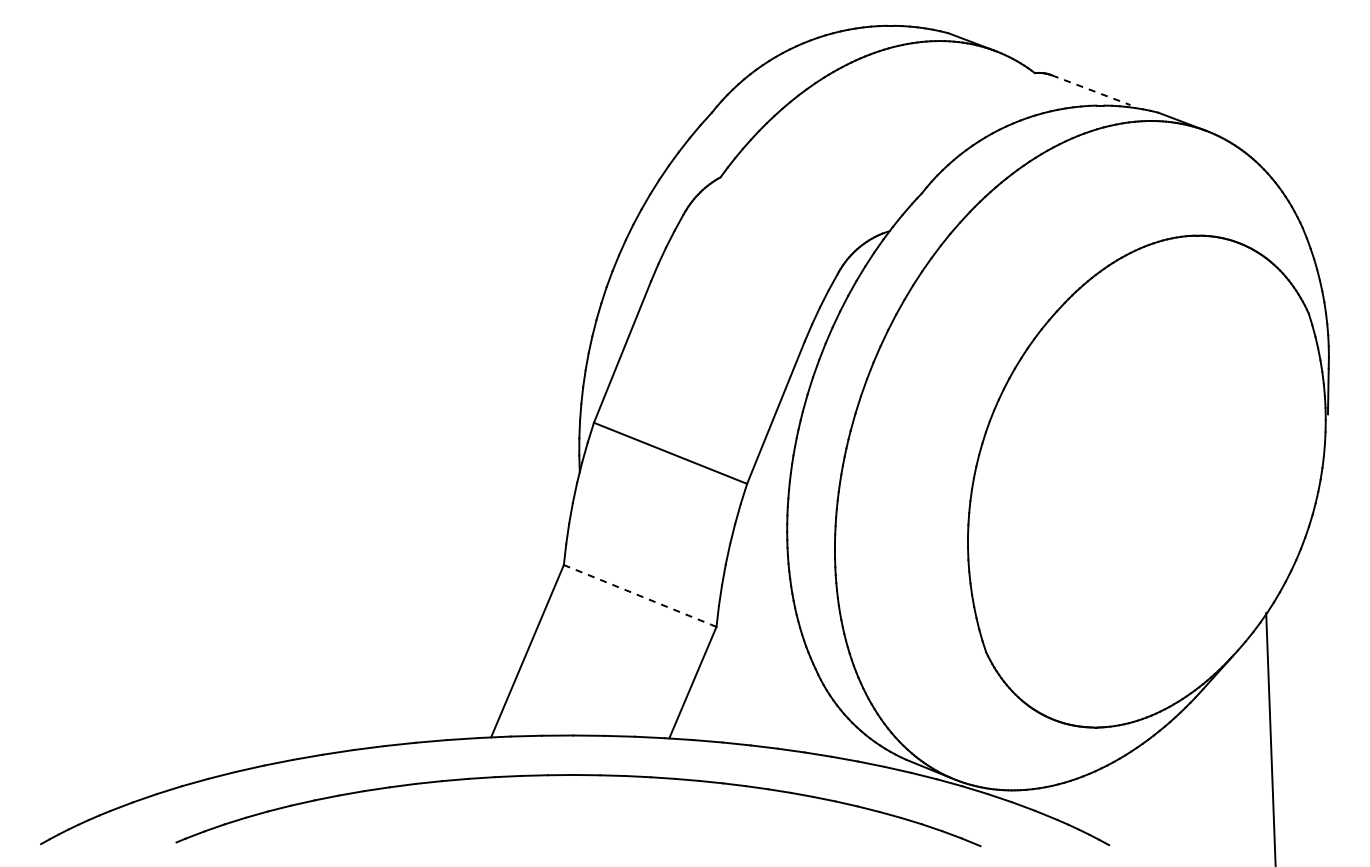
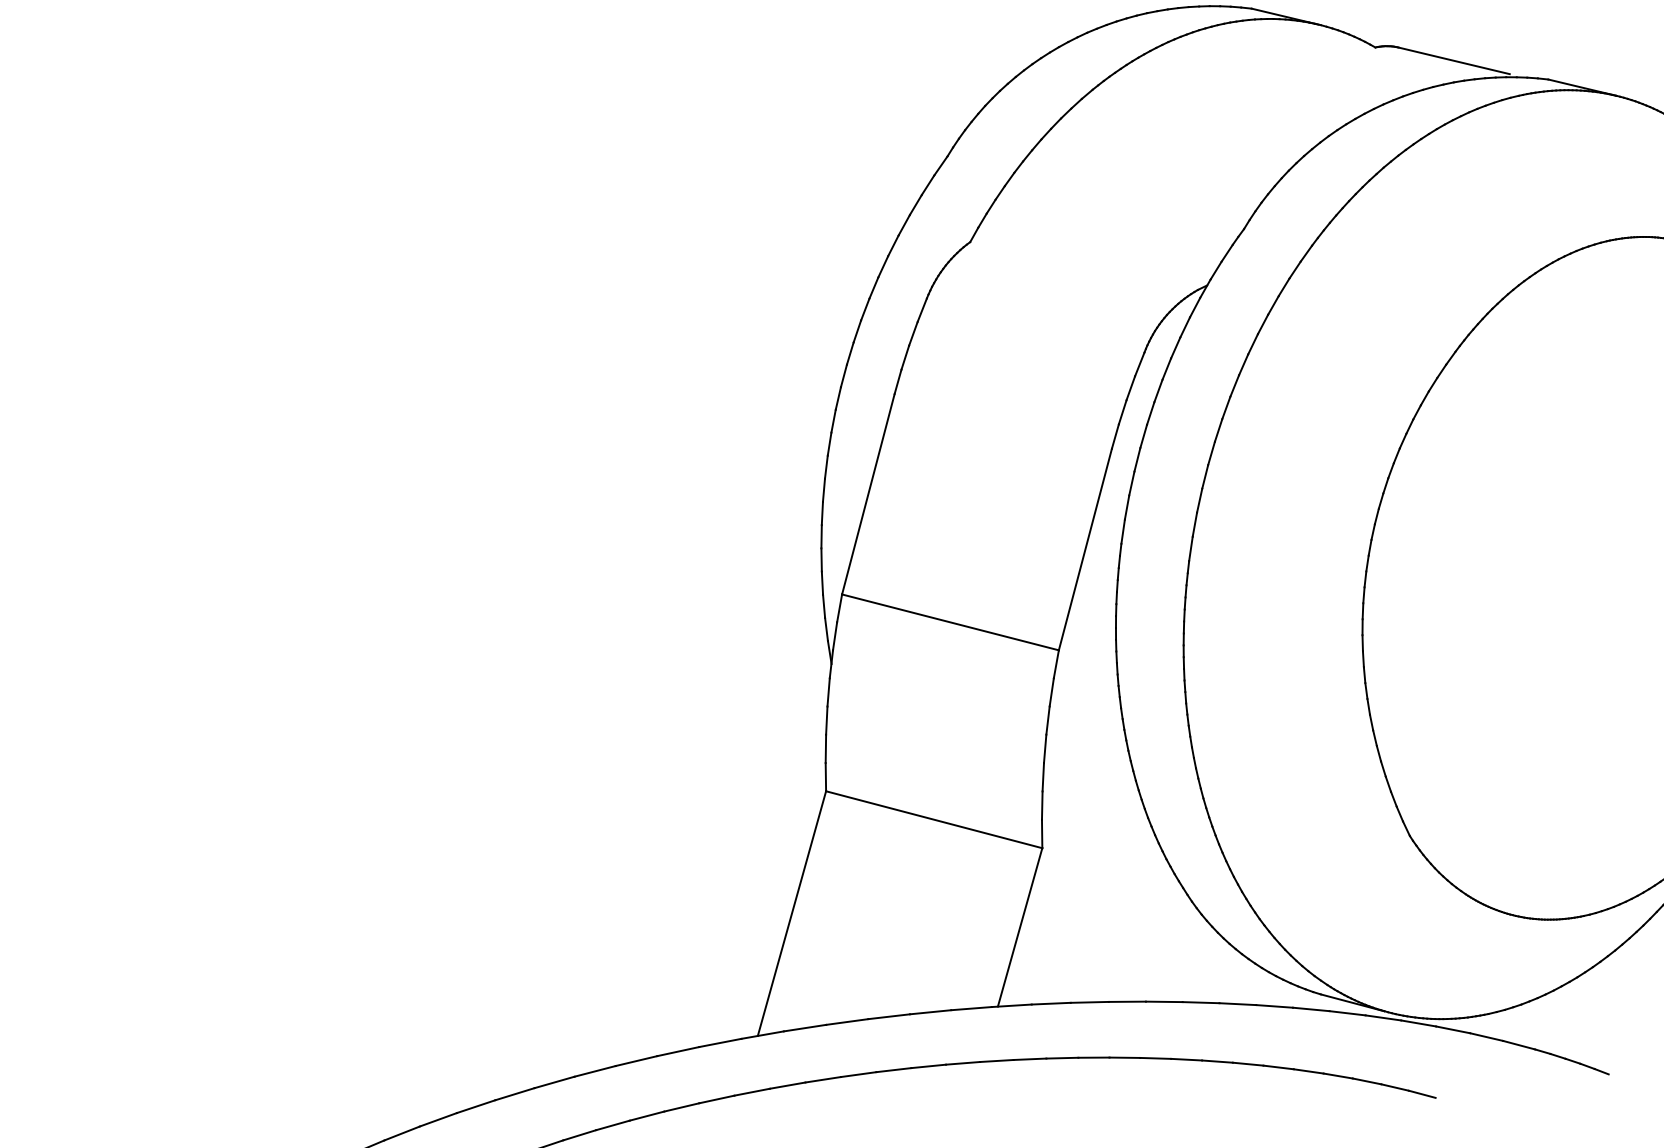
line: (1091, 90) -> (1454, 61), dashed -> solid
line: (639, 595) -> (933, 819), dashed -> solid

